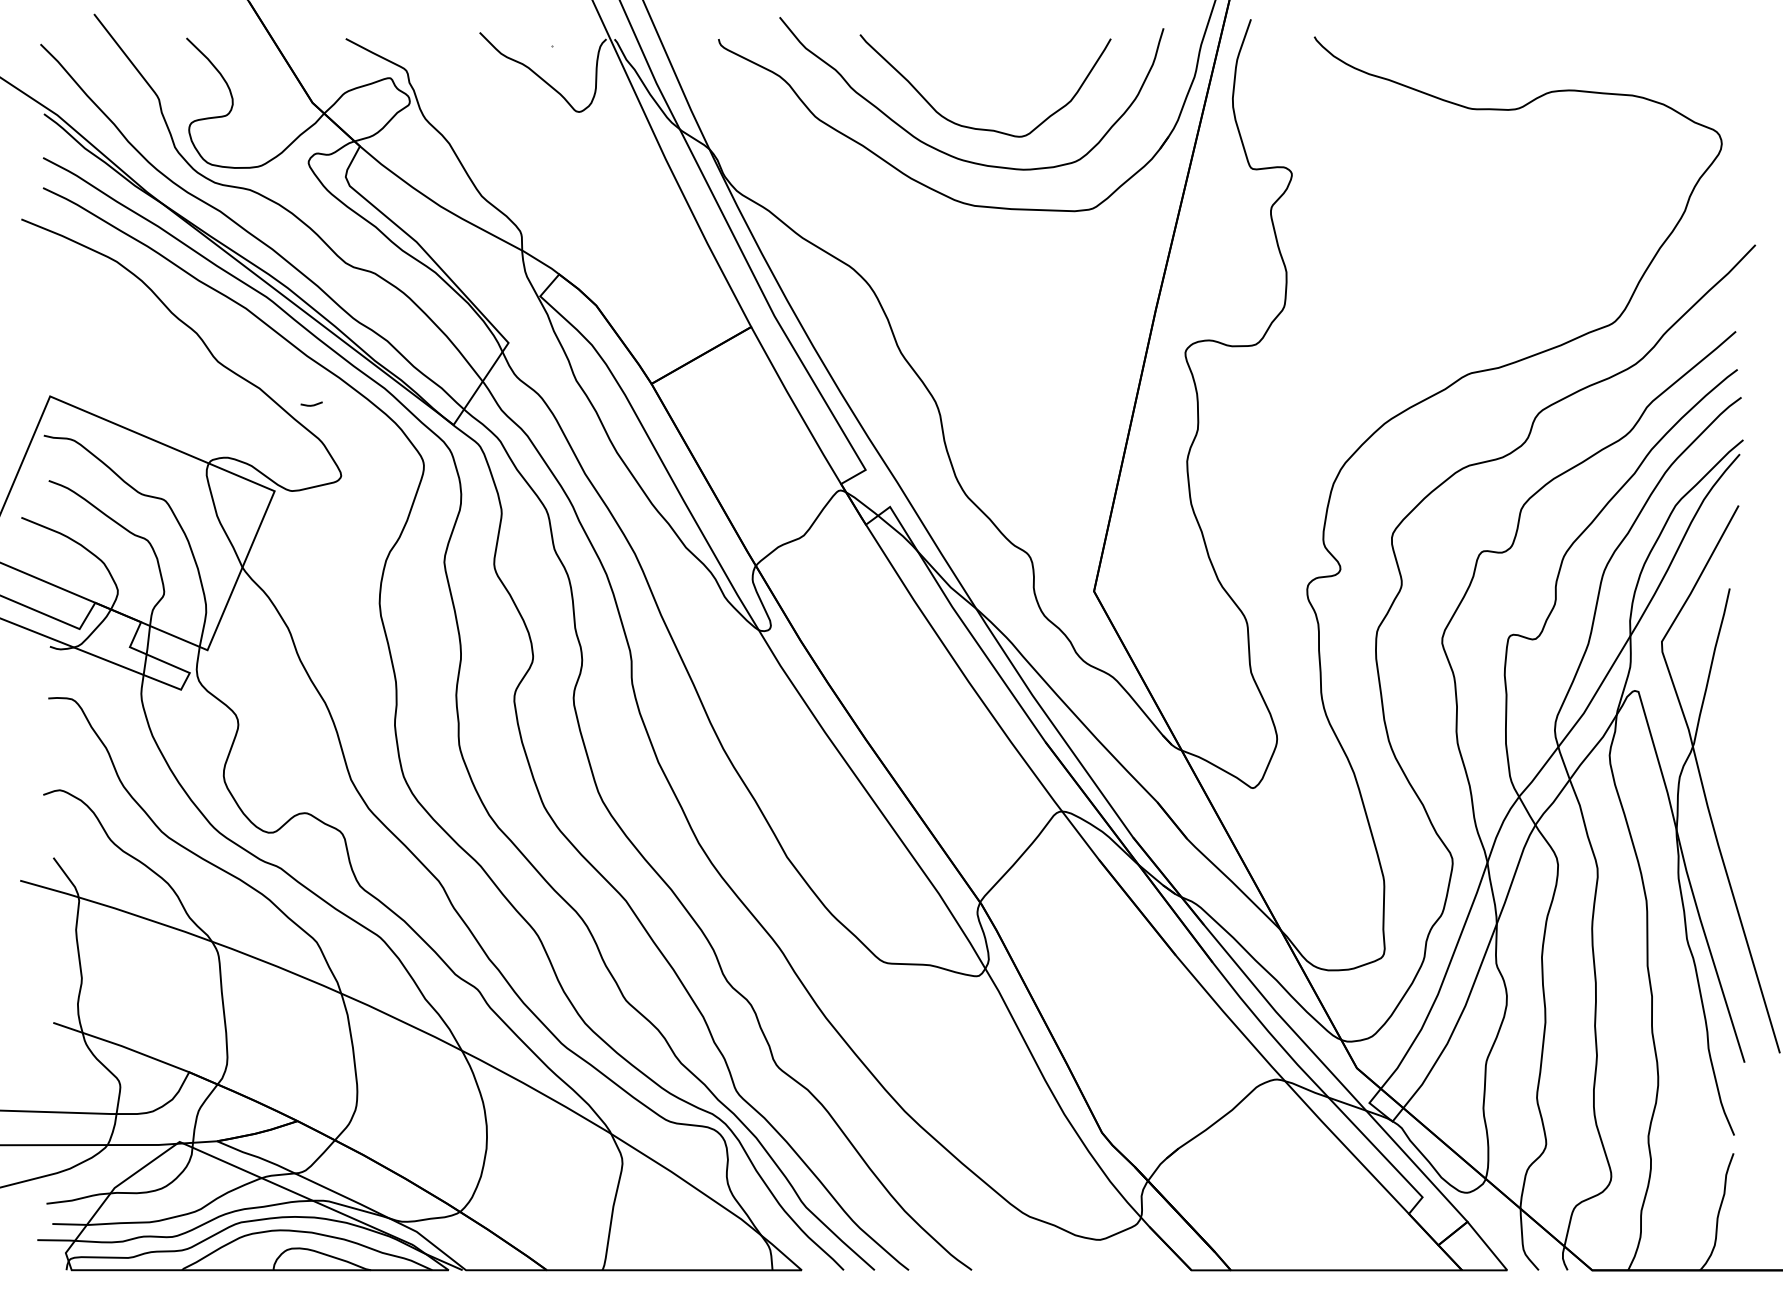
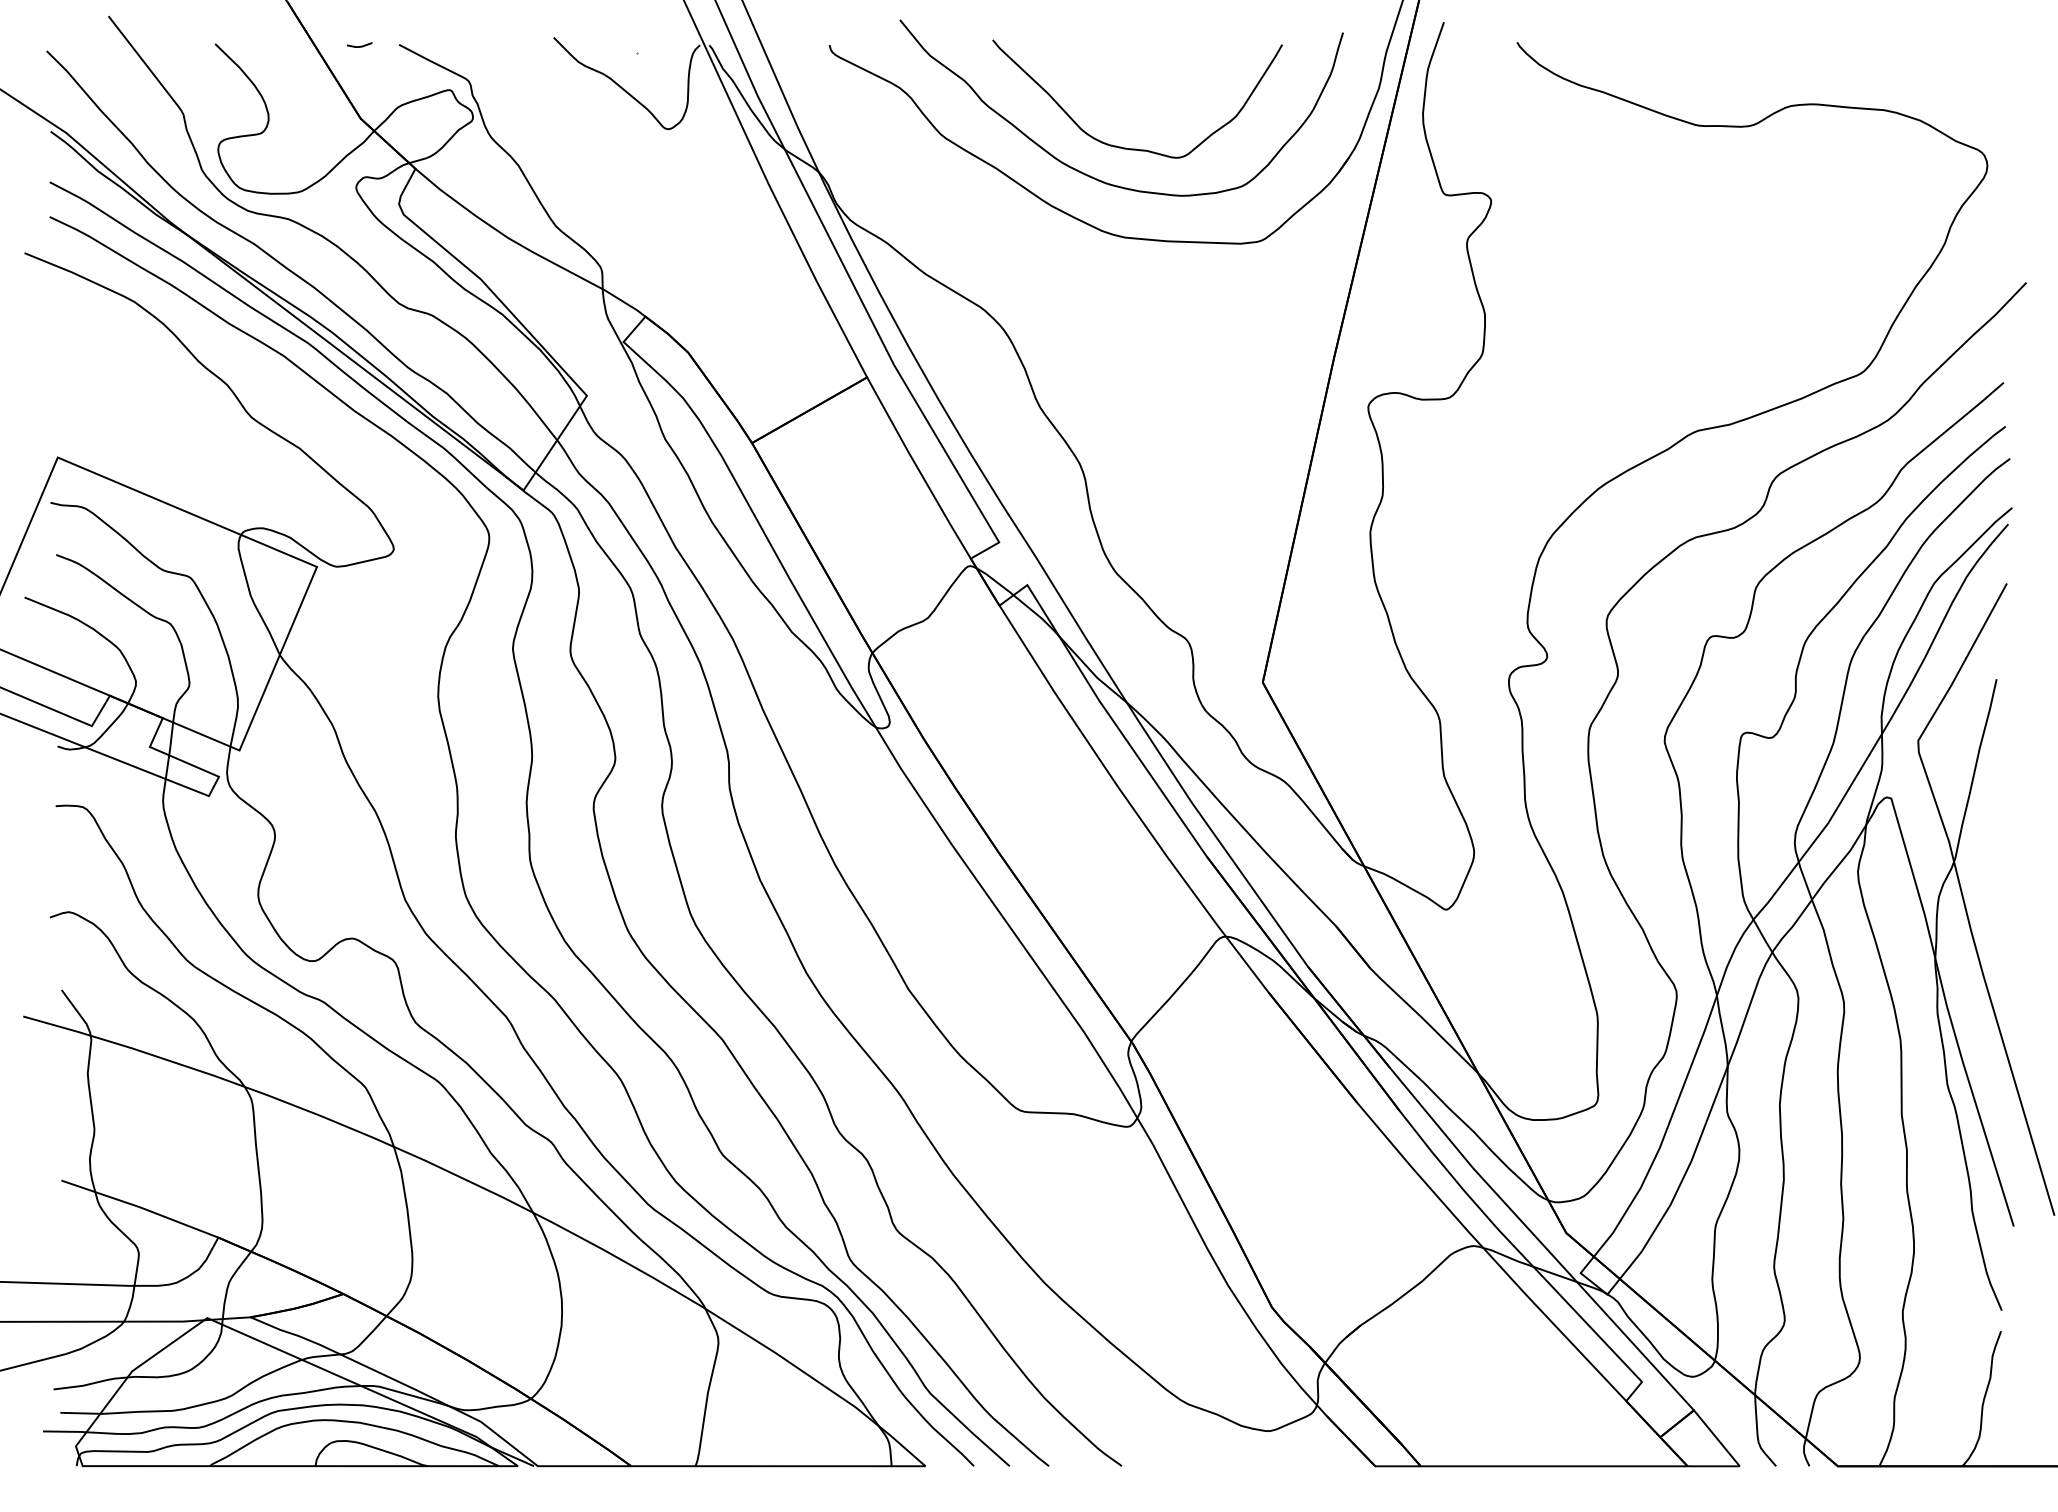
line: (311, 404) -> (359, 45), moved

